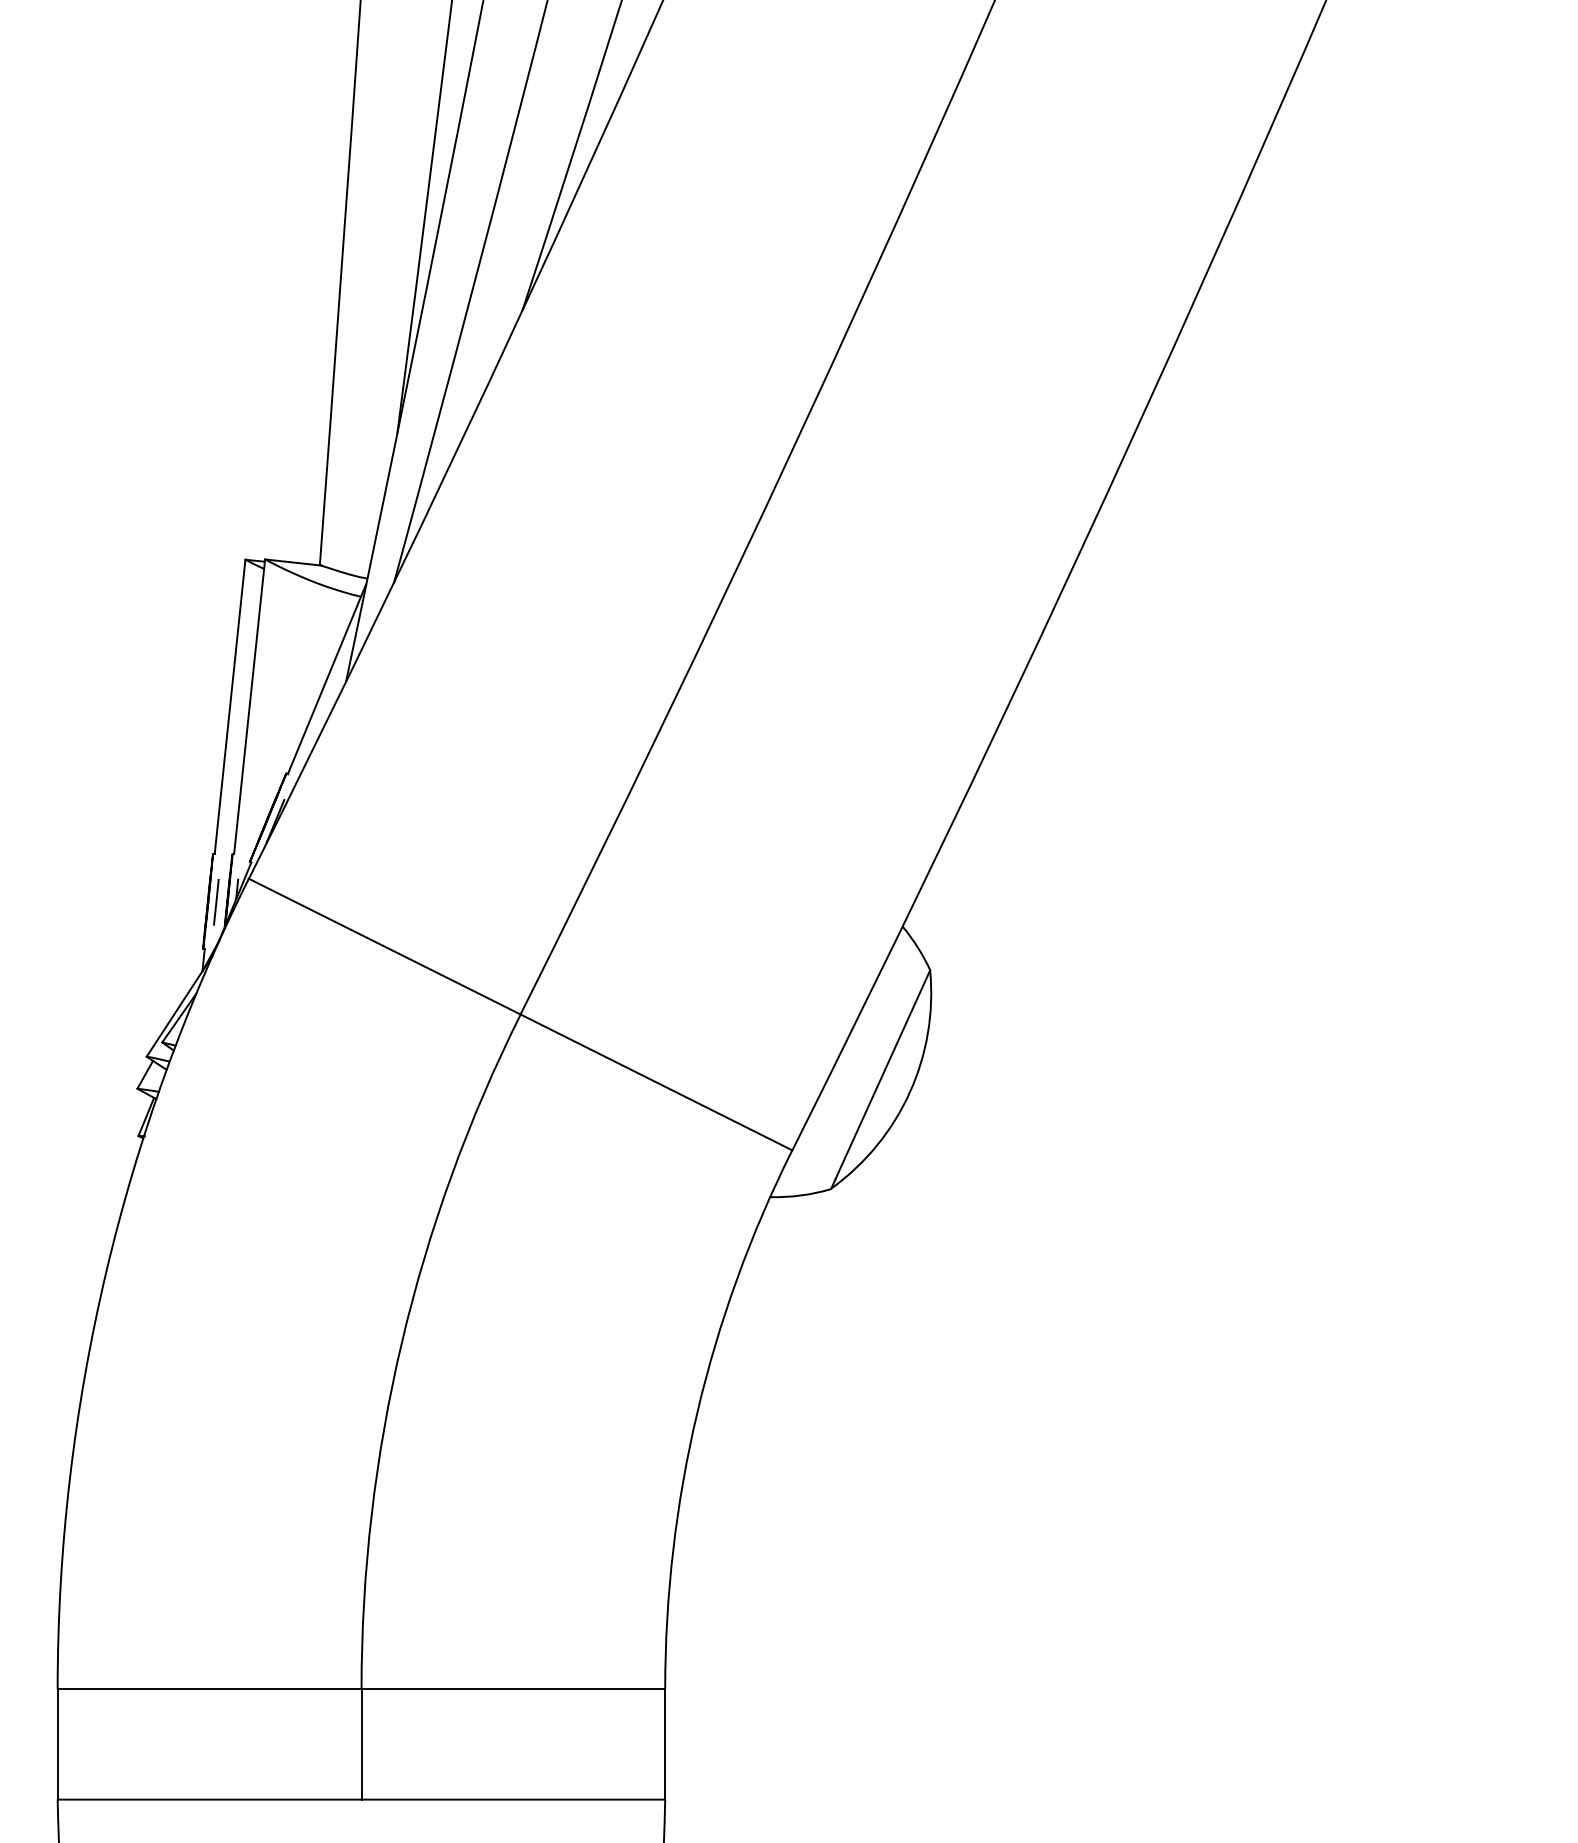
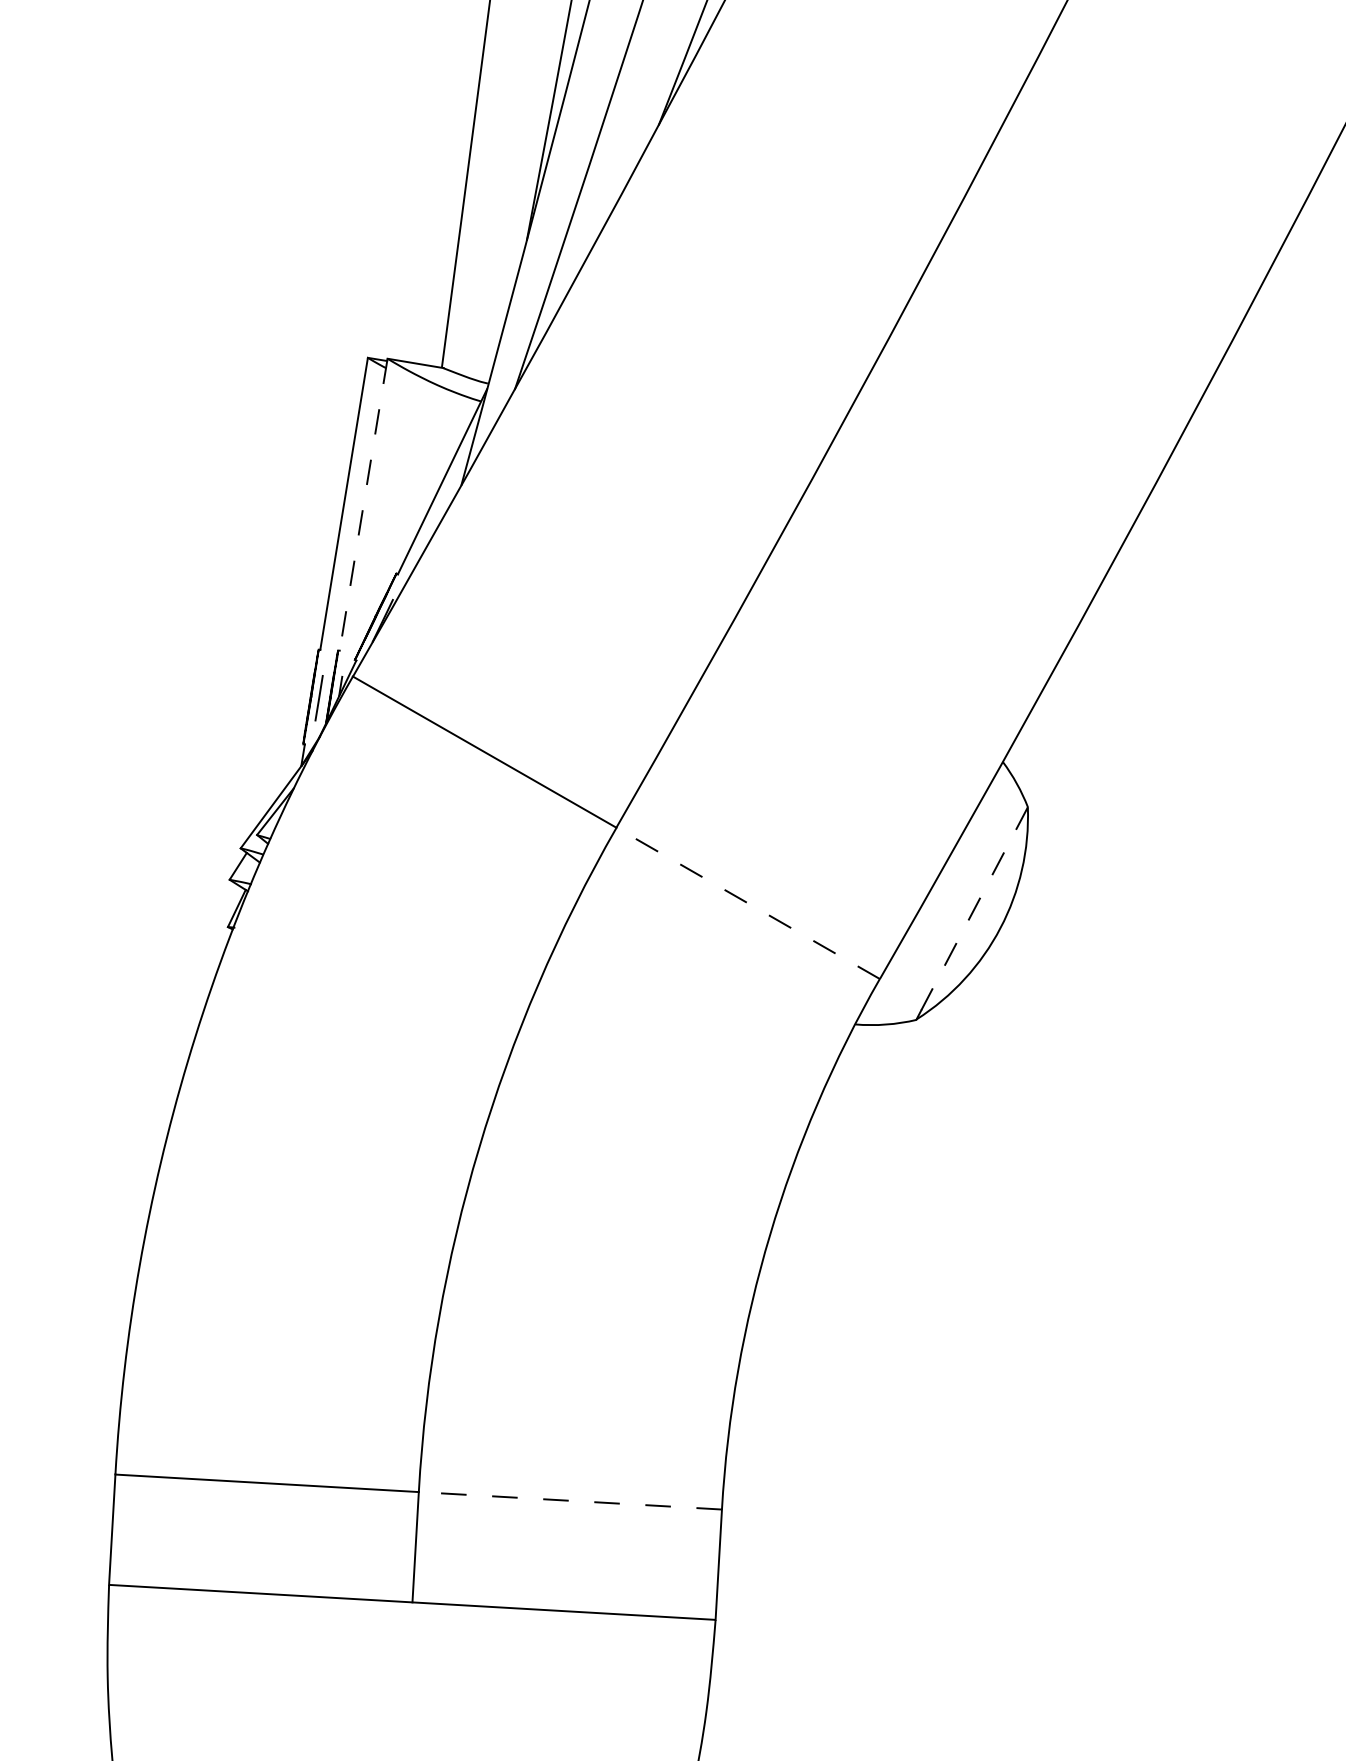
line: (249, 706) -> (363, 504), solid -> dashed
line: (882, 1074) -> (974, 908), solid -> dashed
line: (656, 1082) -> (748, 903), solid -> dashed
line: (513, 1689) -> (570, 1501), solid -> dashed

